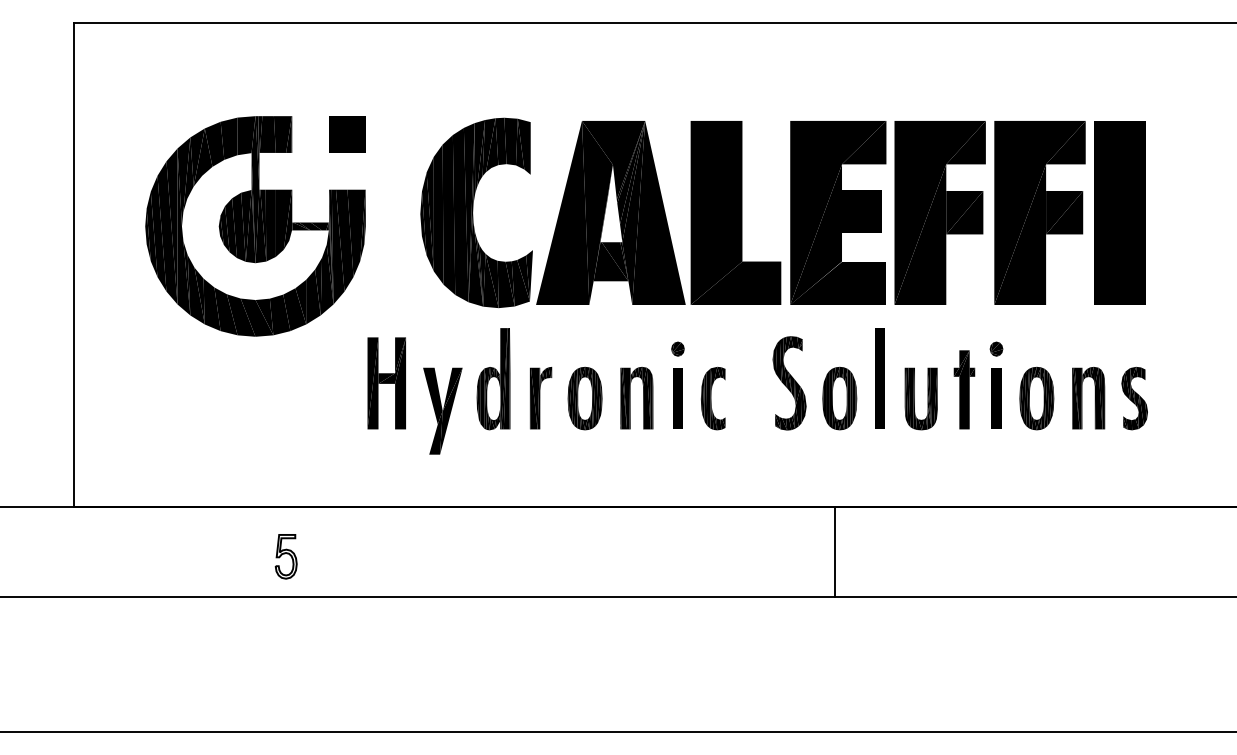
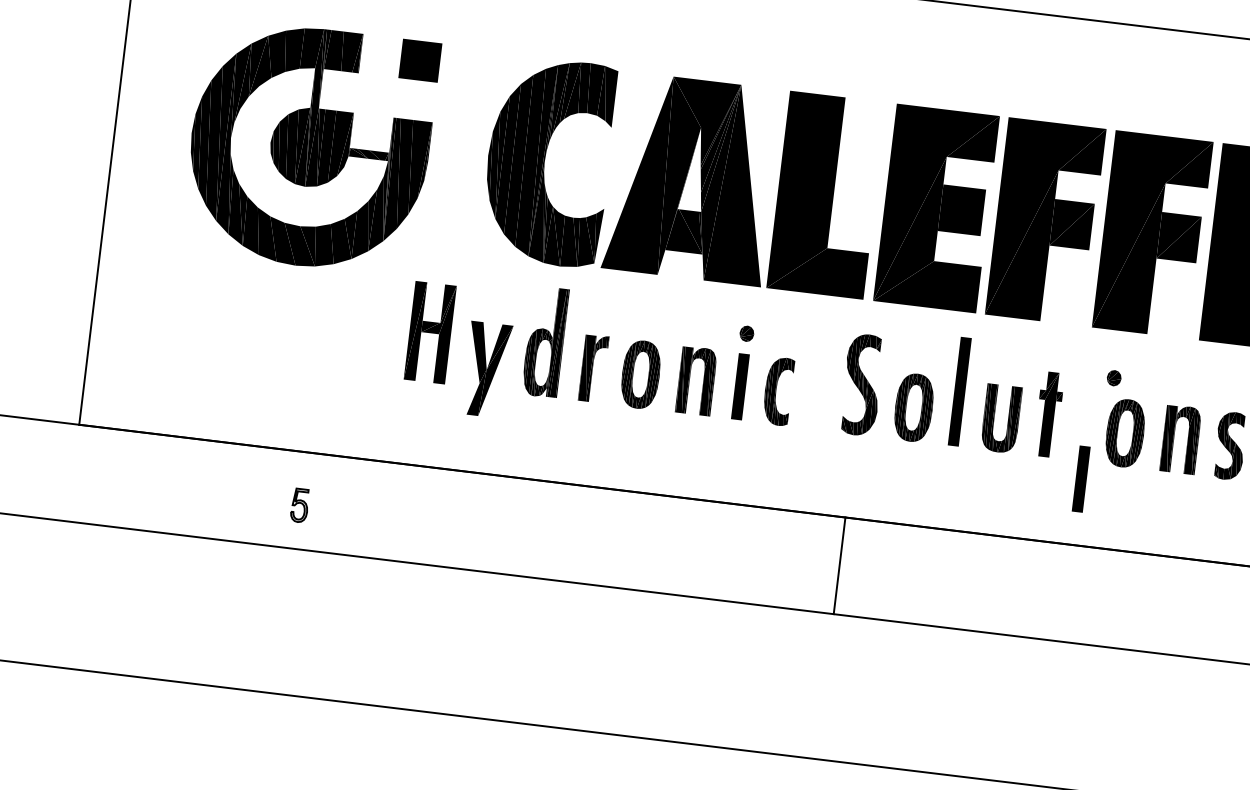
part: (996, 348) -> (1114, 377), moved
part: (996, 398) -> (1081, 479), moved
line: (834, 552) -> (839, 566), moved
part: (285, 556) -> (299, 505), size x0.7

